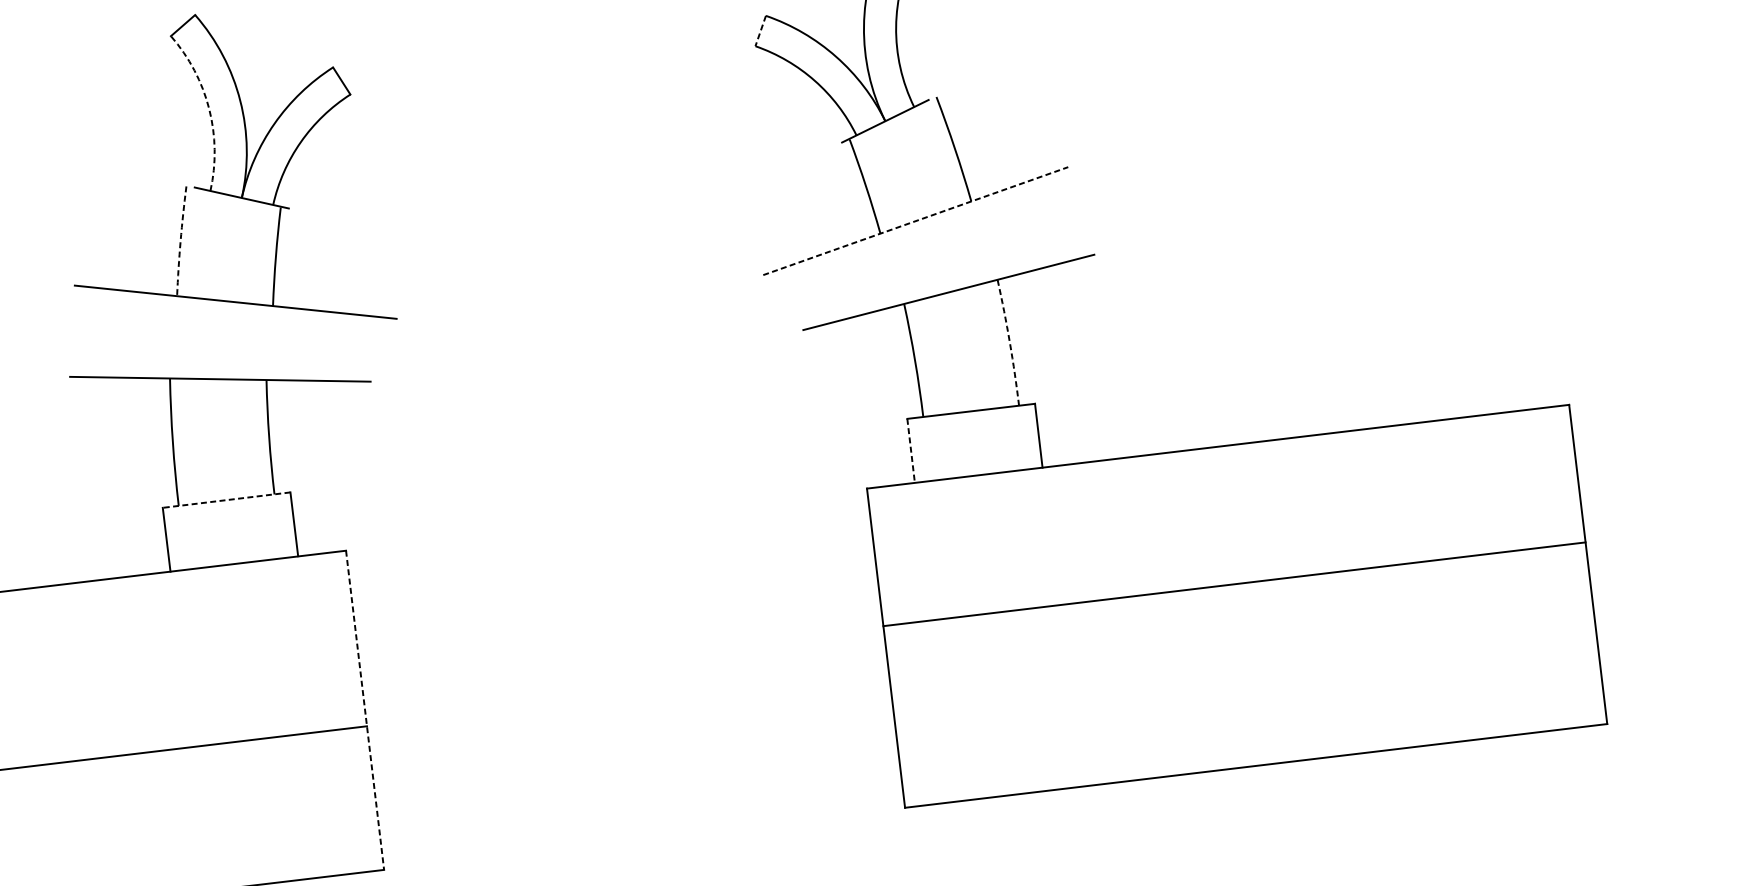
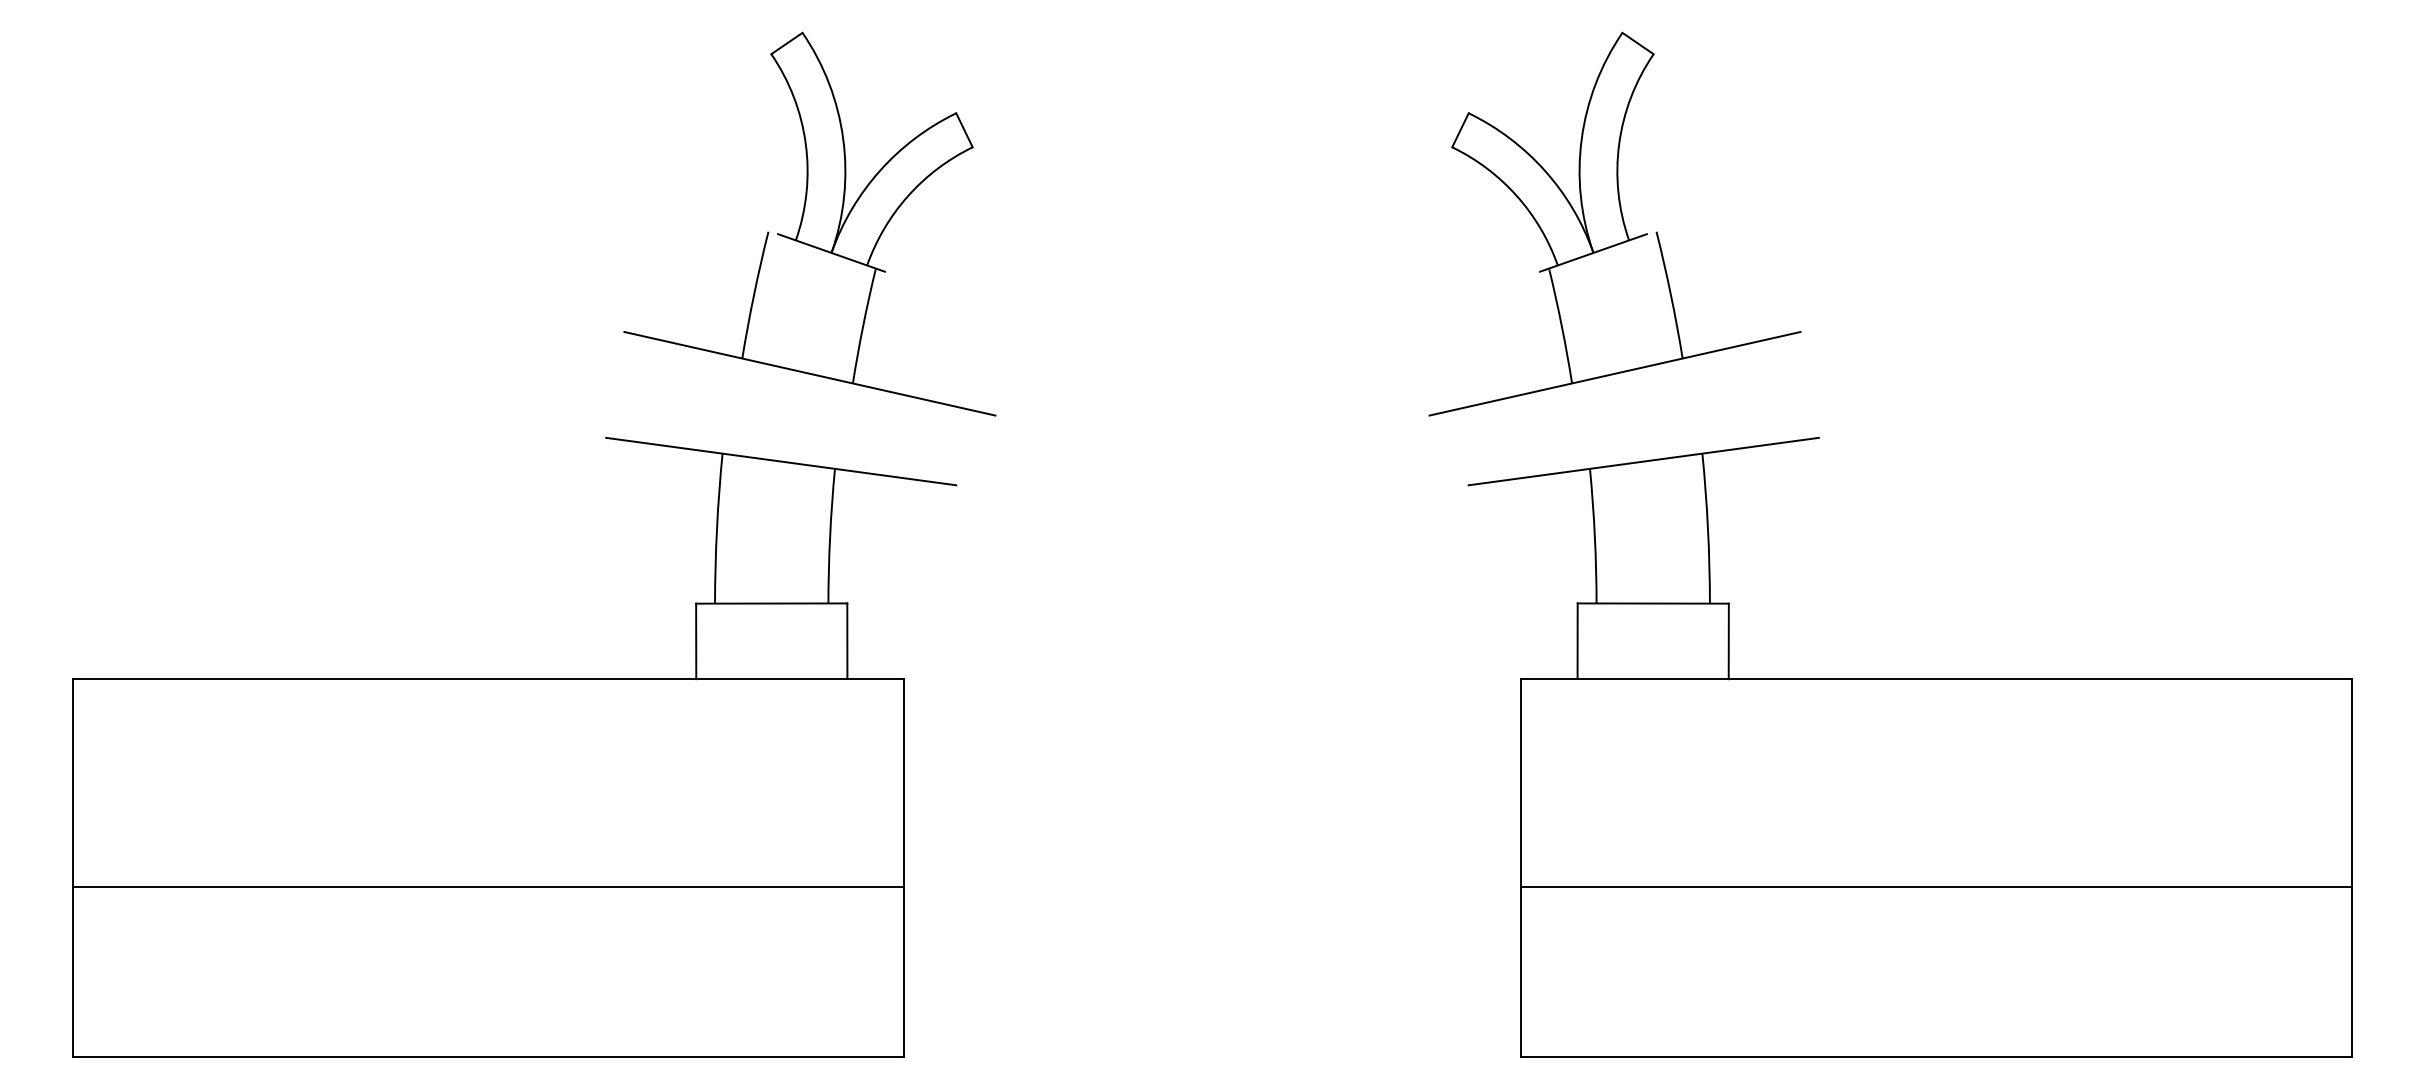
line: (760, 31) -> (1460, 130), dashed -> solid
arc: (208, 109) -> (805, 144), dashed -> solid
line: (916, 220) -> (1615, 373), dashed -> solid
arc: (180, 240) -> (754, 294), dashed -> solid
arc: (1009, 342) -> (1707, 528), dashed -> solid
line: (911, 451) -> (1577, 641), dashed -> solid
line: (226, 500) -> (771, 603), dashed -> solid
line: (1234, 584) -> (1936, 887), moved
line: (365, 710) -> (904, 868), dashed -> solid

